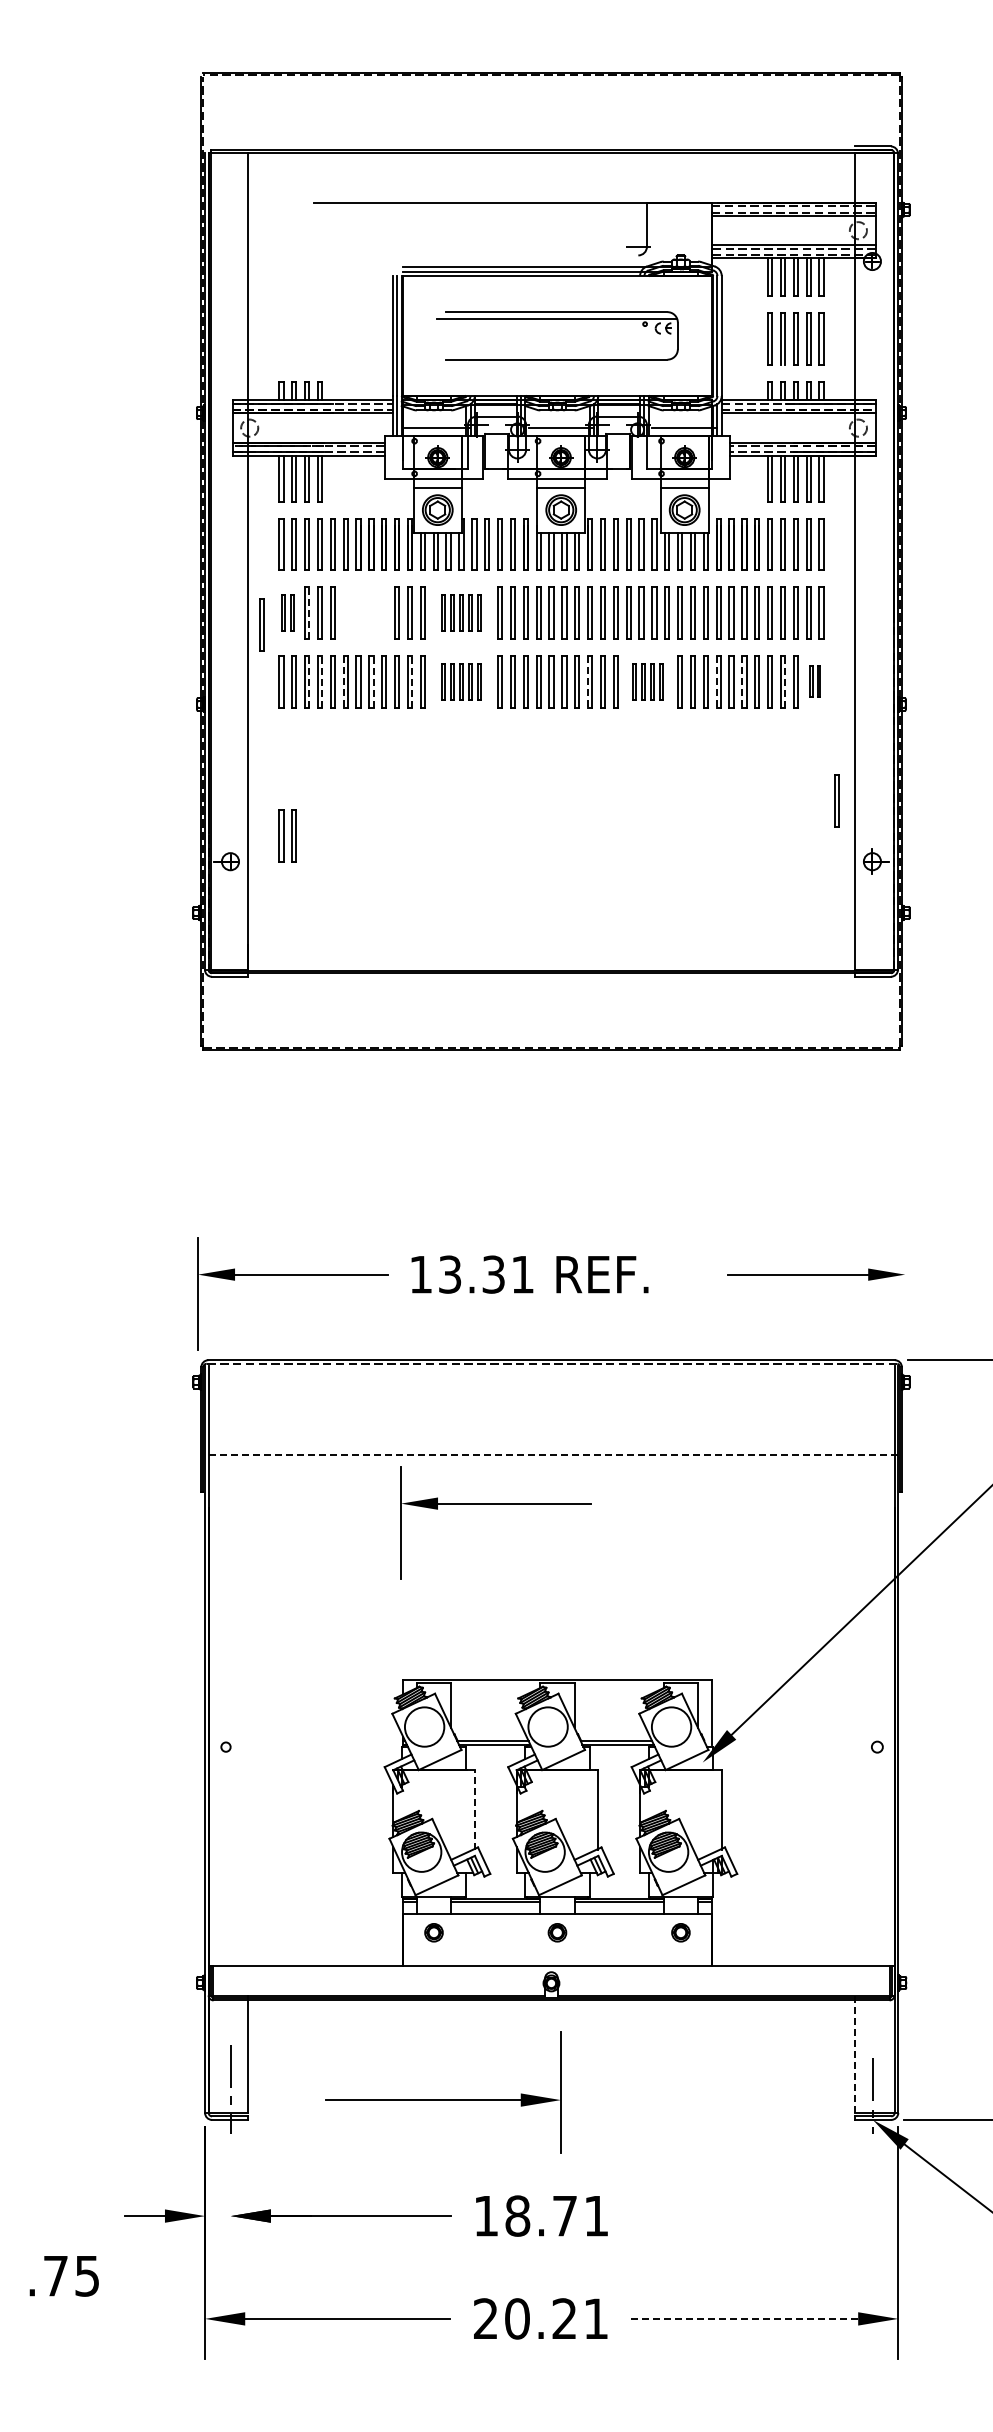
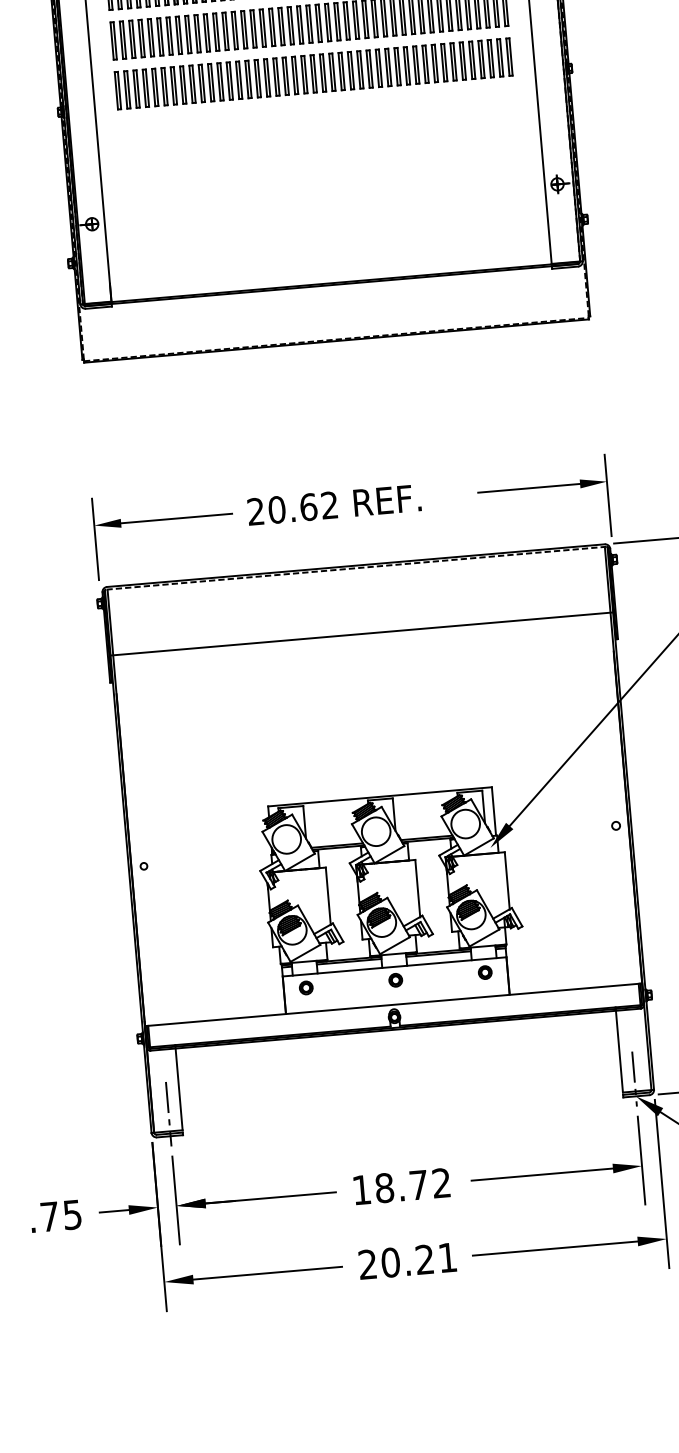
part: (287, 612) -> (118, 40), size x1.43
part: (364, 612) -> (173, 35), added
part: (461, 612) -> (244, 29), size x1.43
line: (309, 613) -> (134, 39), dashed -> solid
part: (261, 624) -> (99, 50), removed
line: (309, 681) -> (138, 88), dashed -> solid
line: (322, 681) -> (147, 87), dashed -> solid
line: (343, 681) -> (162, 86), dashed -> solid
line: (373, 681) -> (184, 84), dashed -> solid
line: (412, 681) -> (212, 82), dashed -> solid
part: (461, 681) -> (248, 79), size x1.43
line: (587, 681) -> (339, 71), dashed -> solid
part: (647, 681) -> (383, 67), size x1.43
line: (716, 681) -> (433, 63), dashed -> solid
line: (742, 681) -> (452, 61), dashed -> solid
line: (785, 681) -> (483, 59), dashed -> solid
part: (815, 681) -> (505, 57), size x1.67
part: (836, 800) -> (527, 142), removed
part: (287, 835) -> (131, 201), removed
text: (471, 1274) -> (292, 508), 13.31 -> 20.62
line: (905, 1293) -> (608, 495), added
line: (551, 1454) -> (361, 633), dashed -> solid
part: (495, 1504) -> (324, 673), removed
line: (474, 1809) -> (327, 896), dashed -> solid
line: (855, 2054) -> (619, 1050), dashed -> solid
part: (443, 2099) -> (556, 1172), moved
line: (230, 2208) -> (175, 1200), added
text: (595, 2215) -> (440, 1182), 18.71 -> 18.72
text: (63, 2276) -> (55, 1216), moved
line: (744, 2318) -> (555, 1248), dashed -> solid

